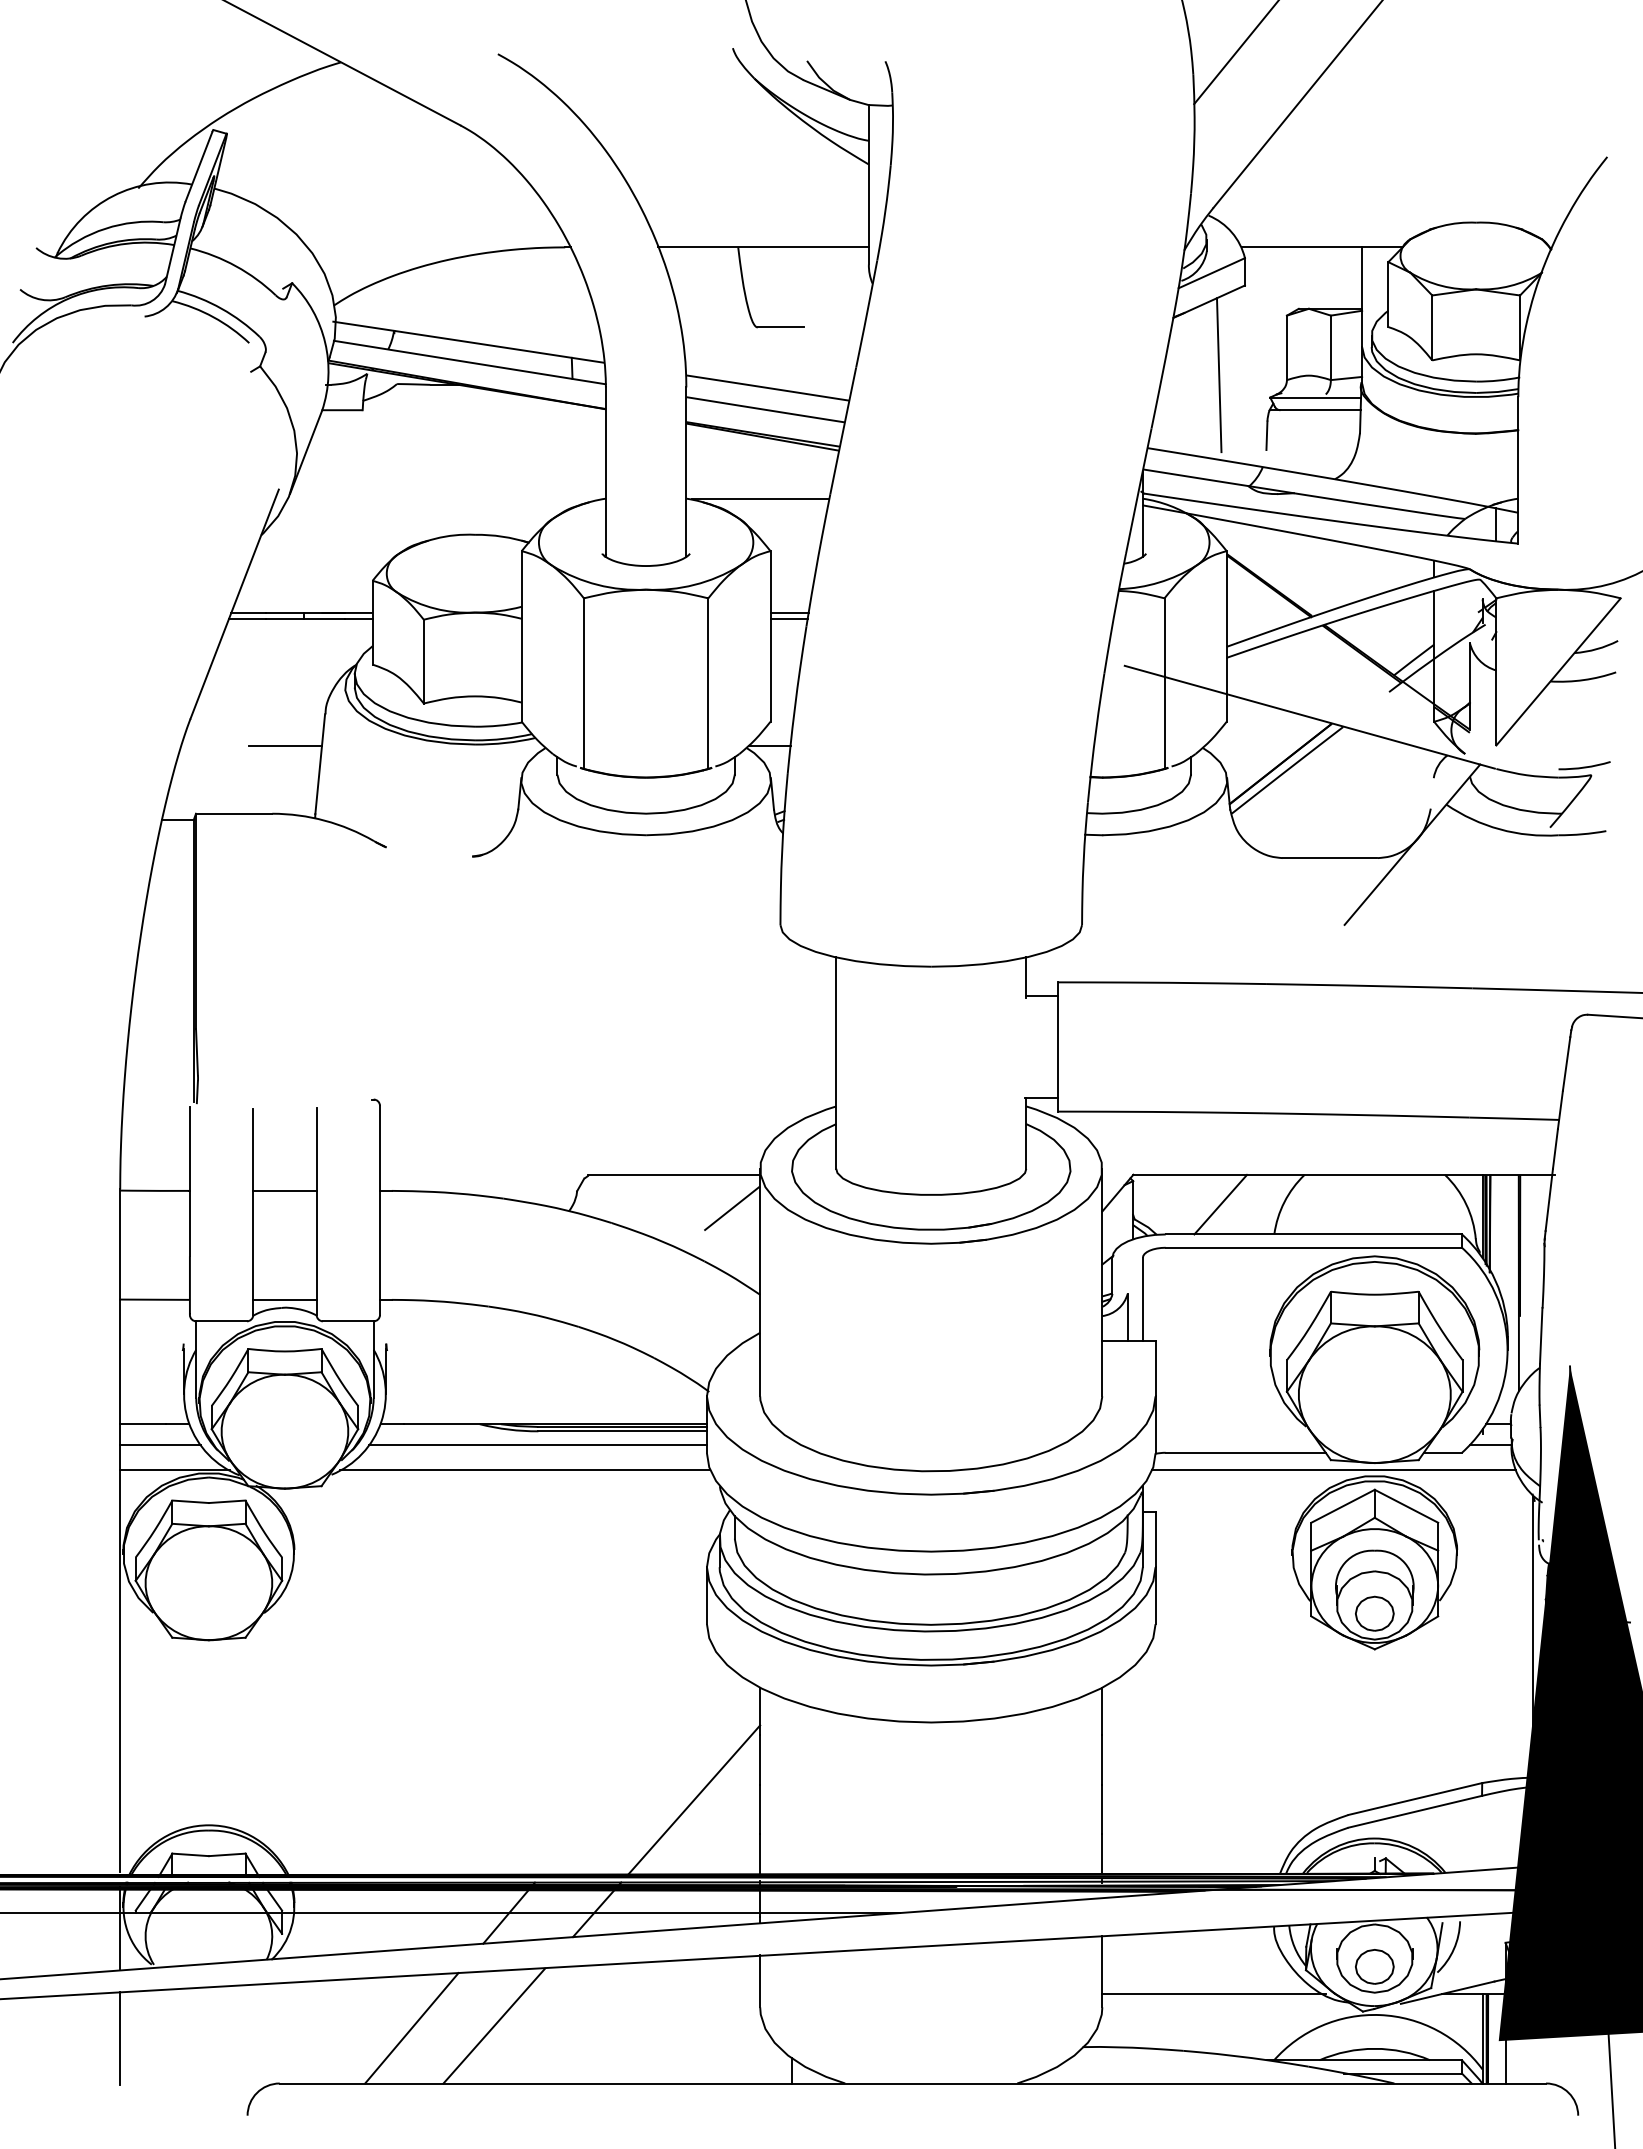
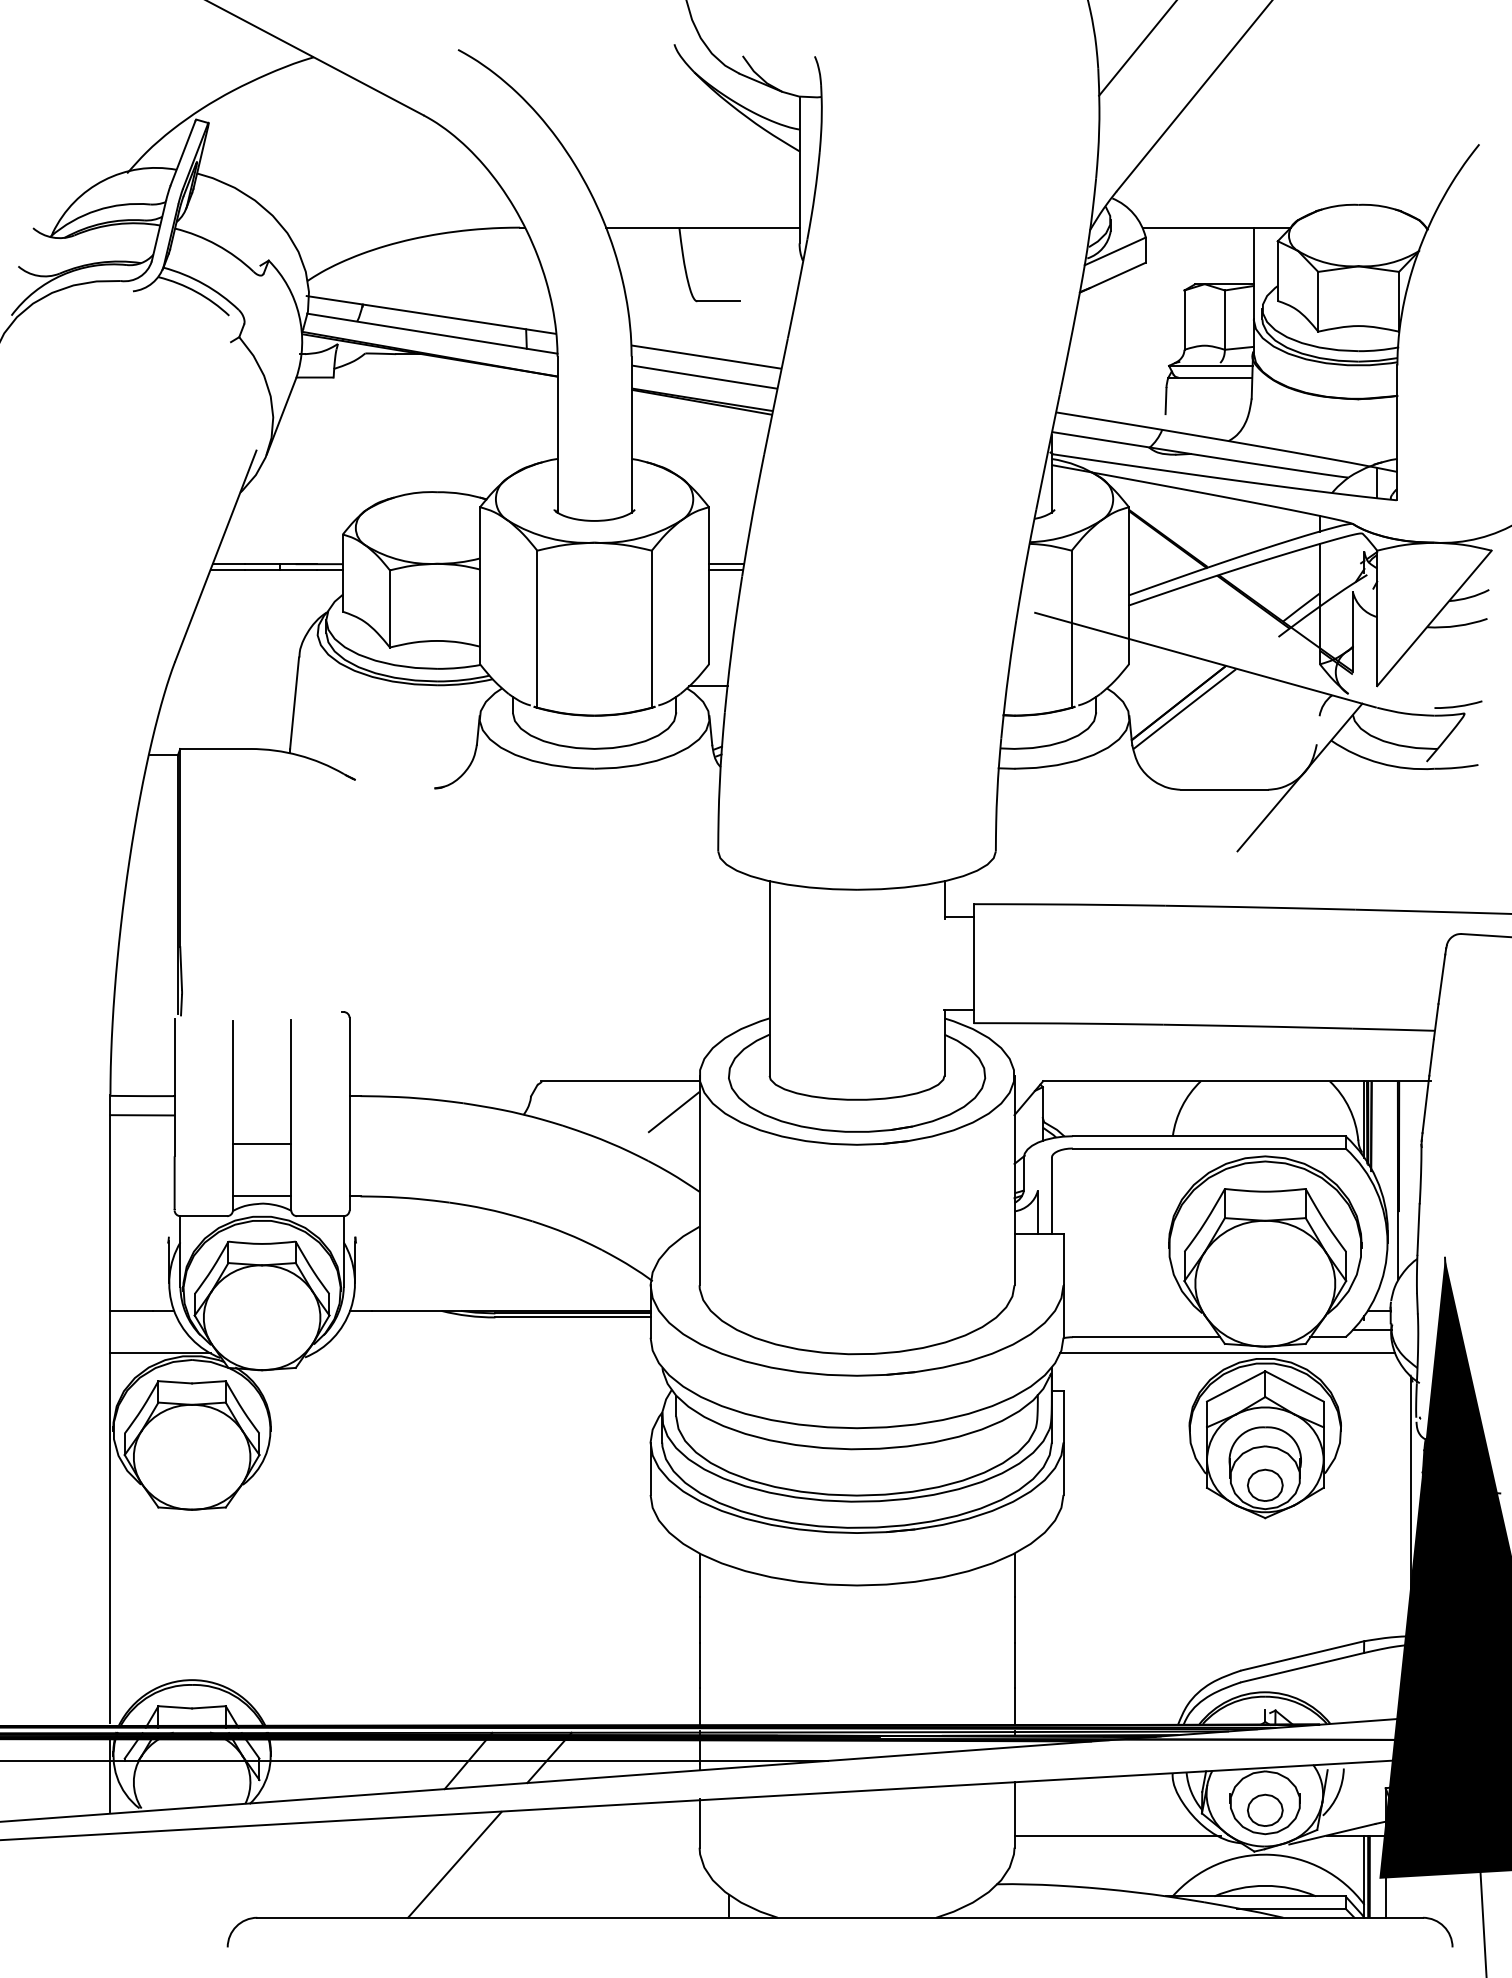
line: (1218, 375) -> (1121, 345), removed
line: (760, 498) -> (699, 458), removed
line: (285, 745) -> (262, 686), removed
line: (284, 1190) -> (261, 1143), moved
line: (1220, 1204) -> (1123, 1108), removed
line: (154, 1299) -> (142, 1115), moved
line: (160, 1445) -> (147, 1330), removed
line: (537, 1445) -> (494, 1330), removed
line: (525, 1470) -> (483, 1353), removed
line: (693, 1800) -> (638, 1657), removed
line: (411, 2028) -> (378, 1867), removed
line: (120, 2037) -> (110, 1875), removed

